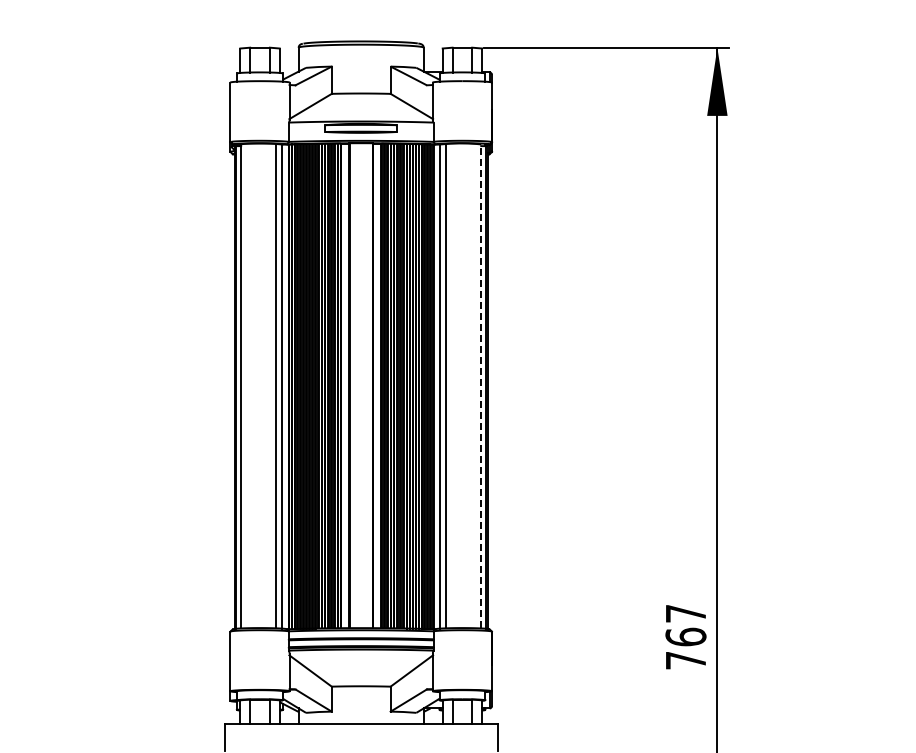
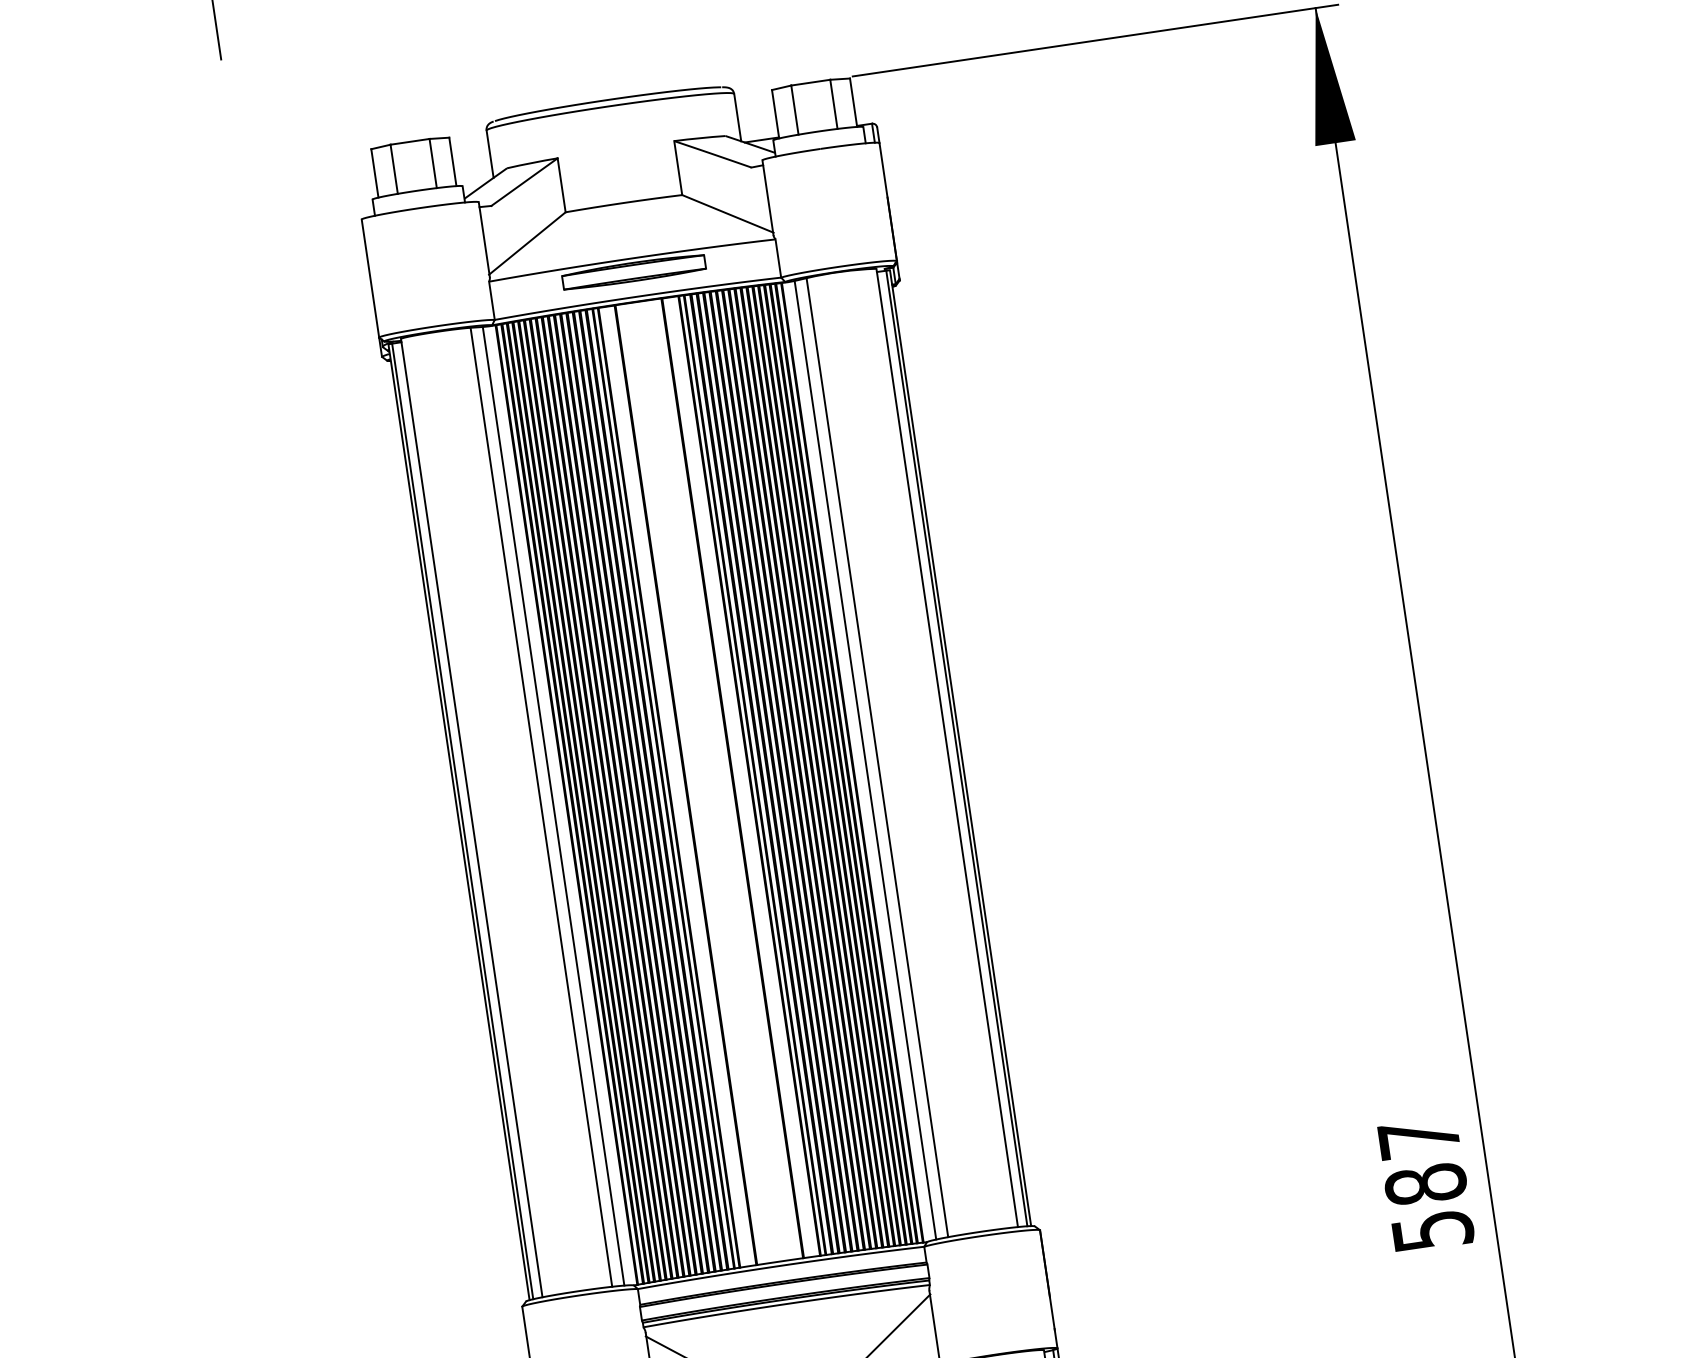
line: (481, 386) -> (947, 747), dashed -> solid
text: (685, 648) -> (1428, 1207), 767 -> 587

